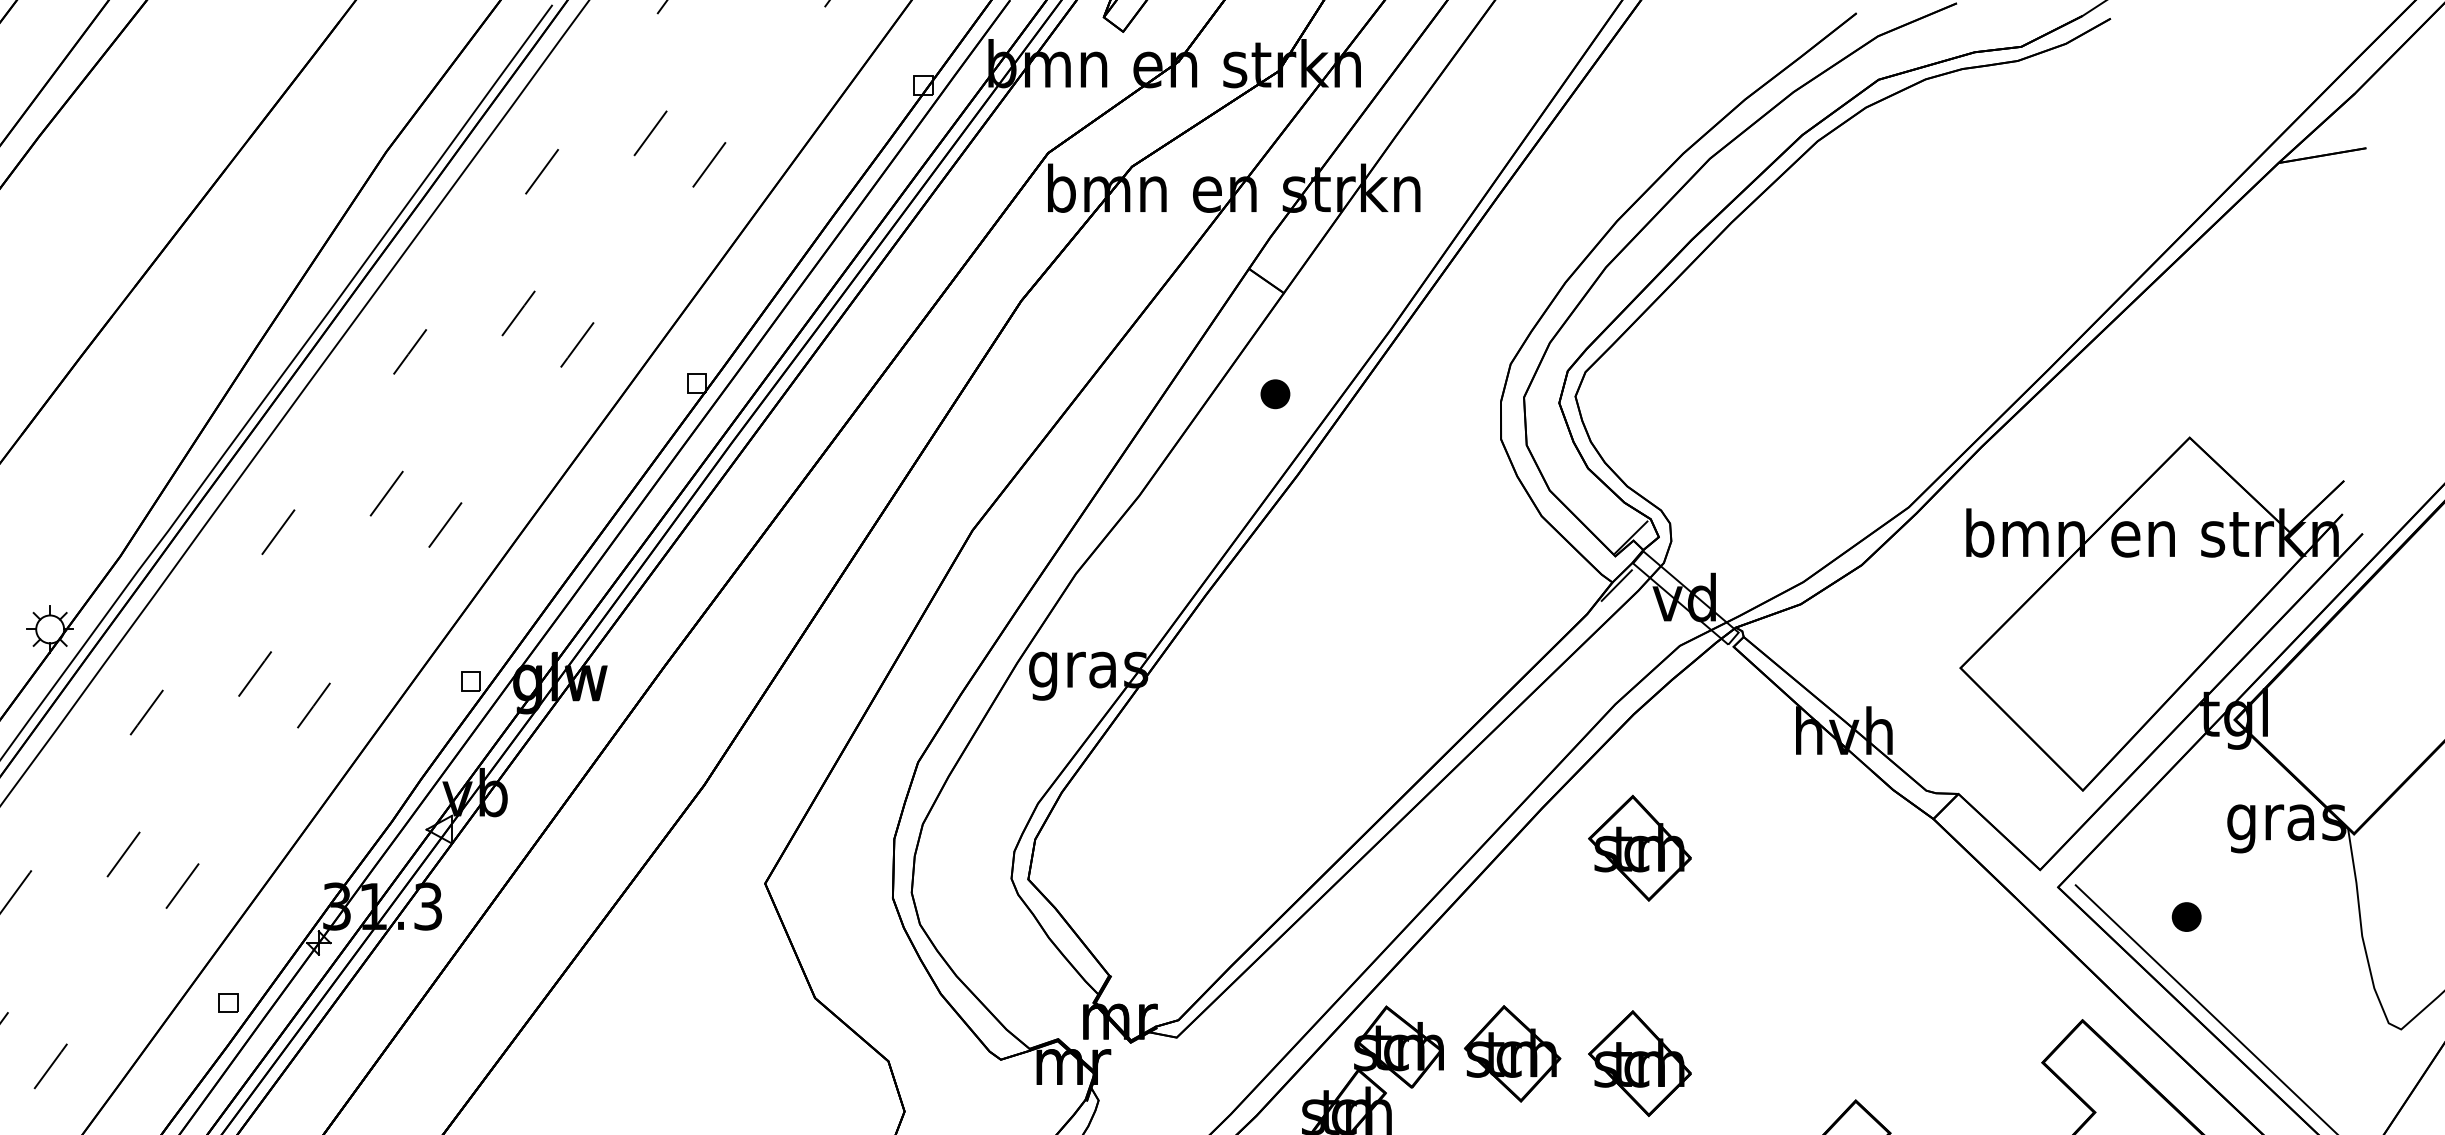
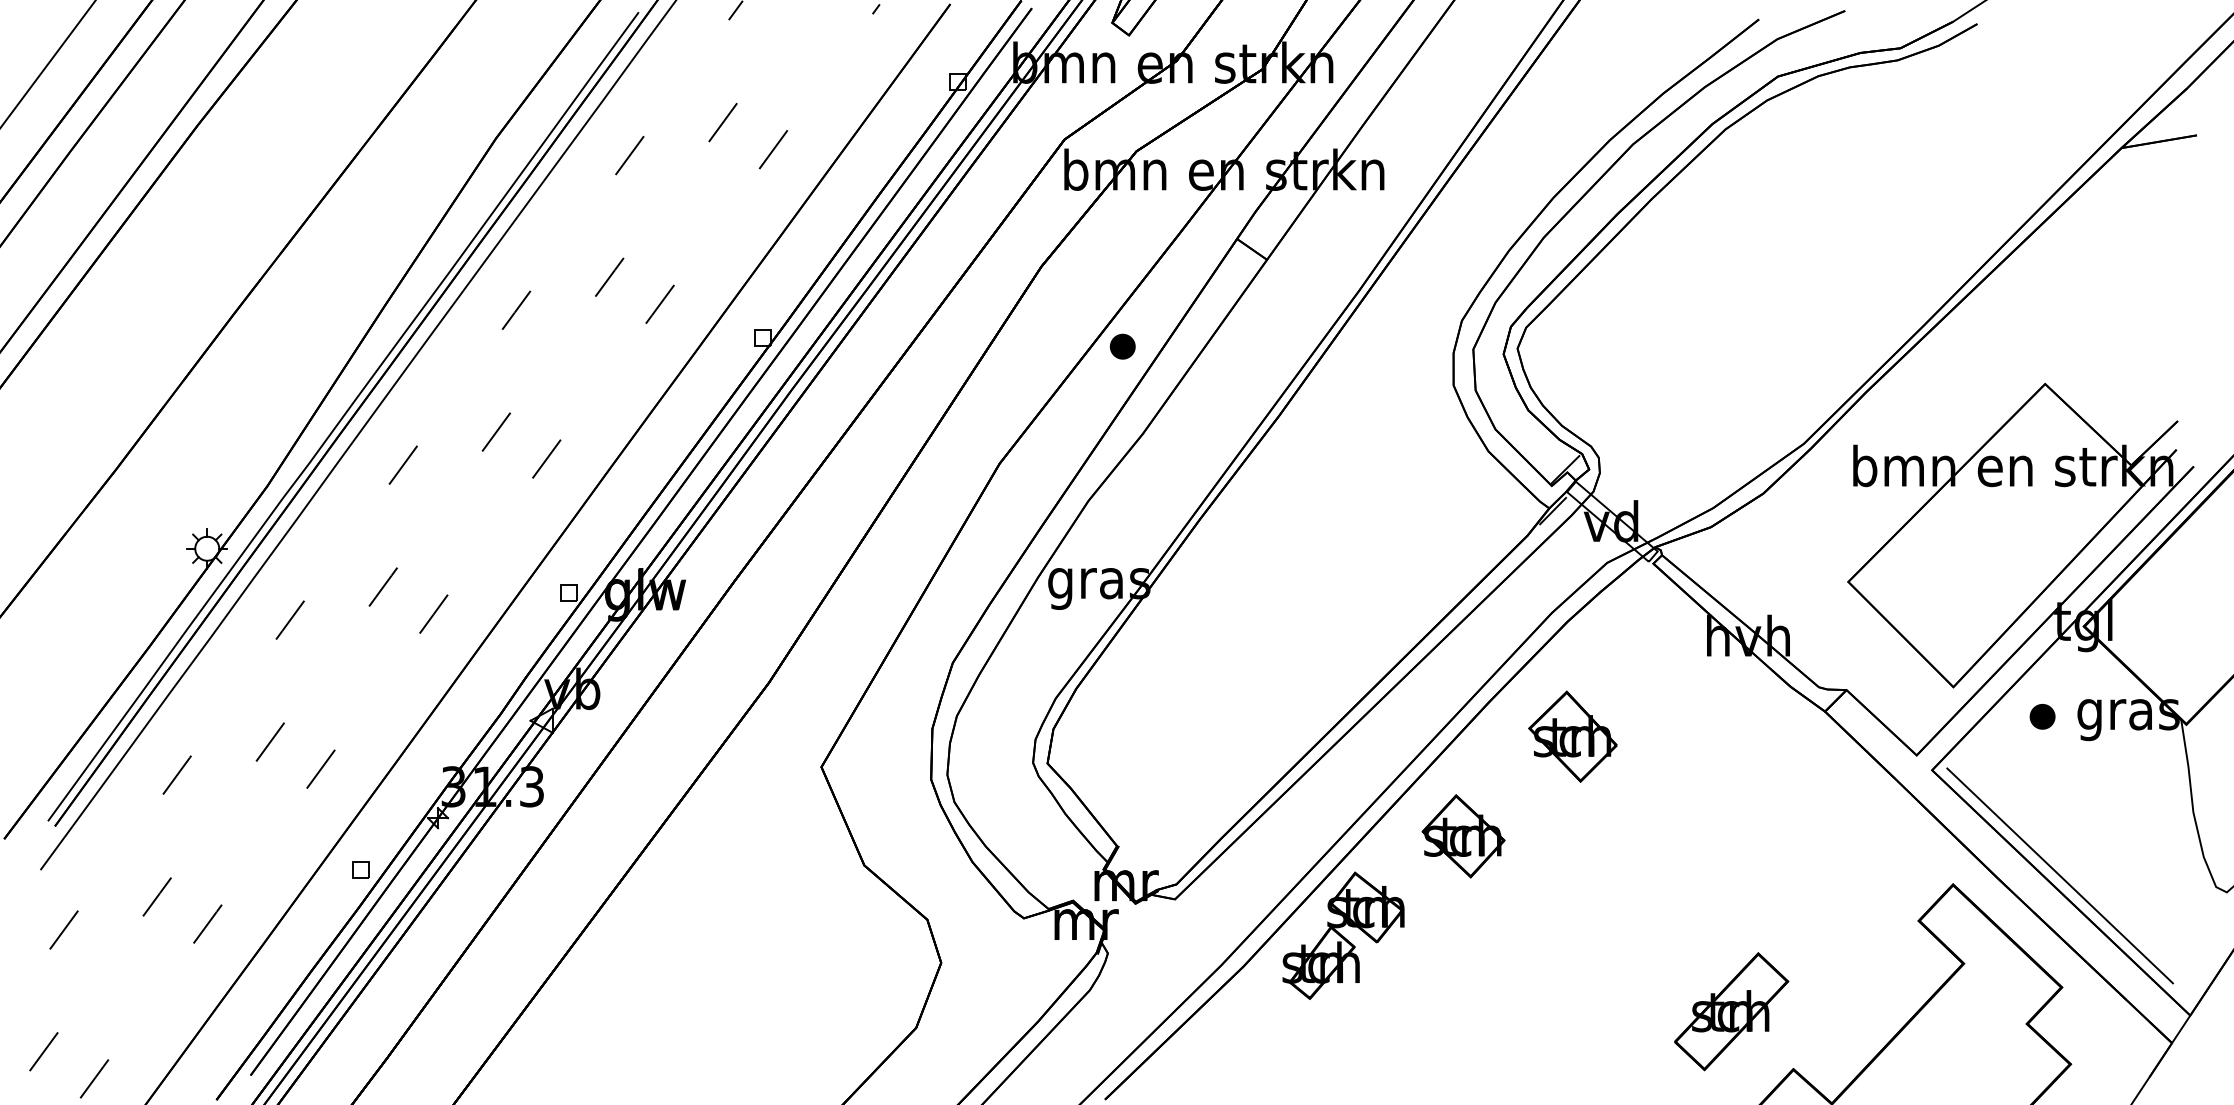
part: (1275, 394) -> (1122, 346), moved
part: (2186, 916) -> (2042, 716), moved
part: (1512, 1054) -> (1463, 836), moved
part: (1639, 1063) -> (1572, 921), removed

